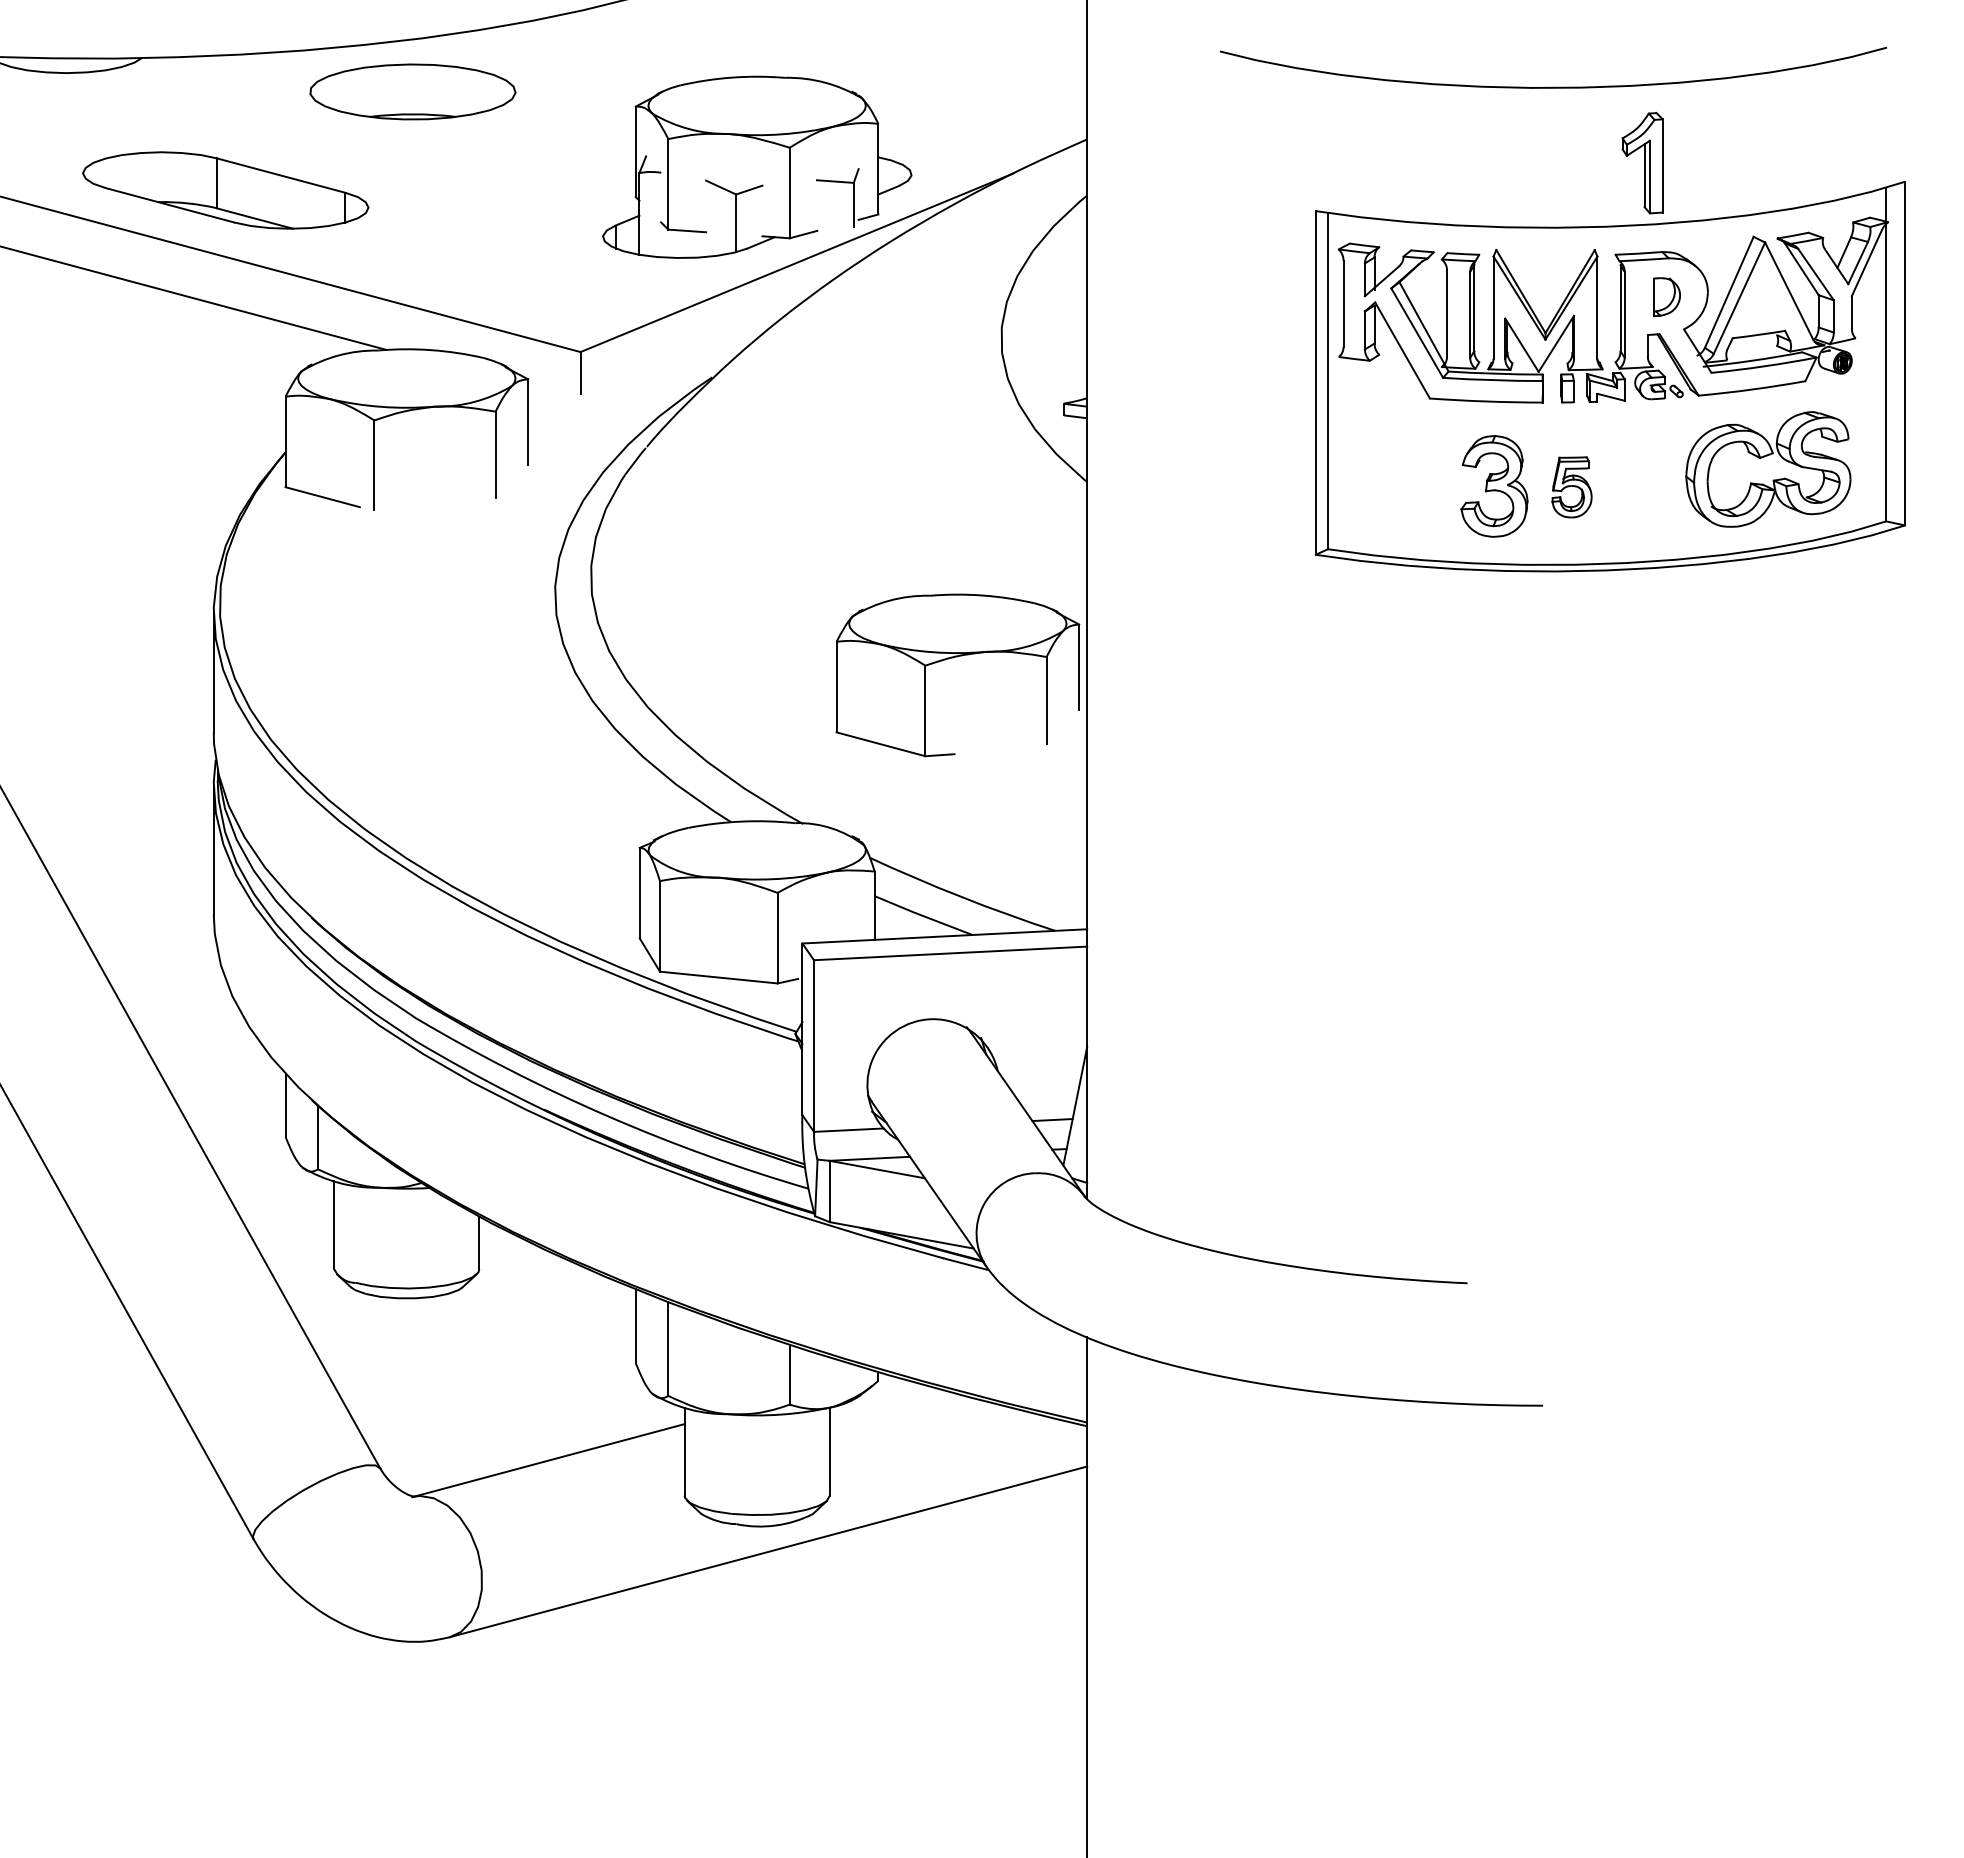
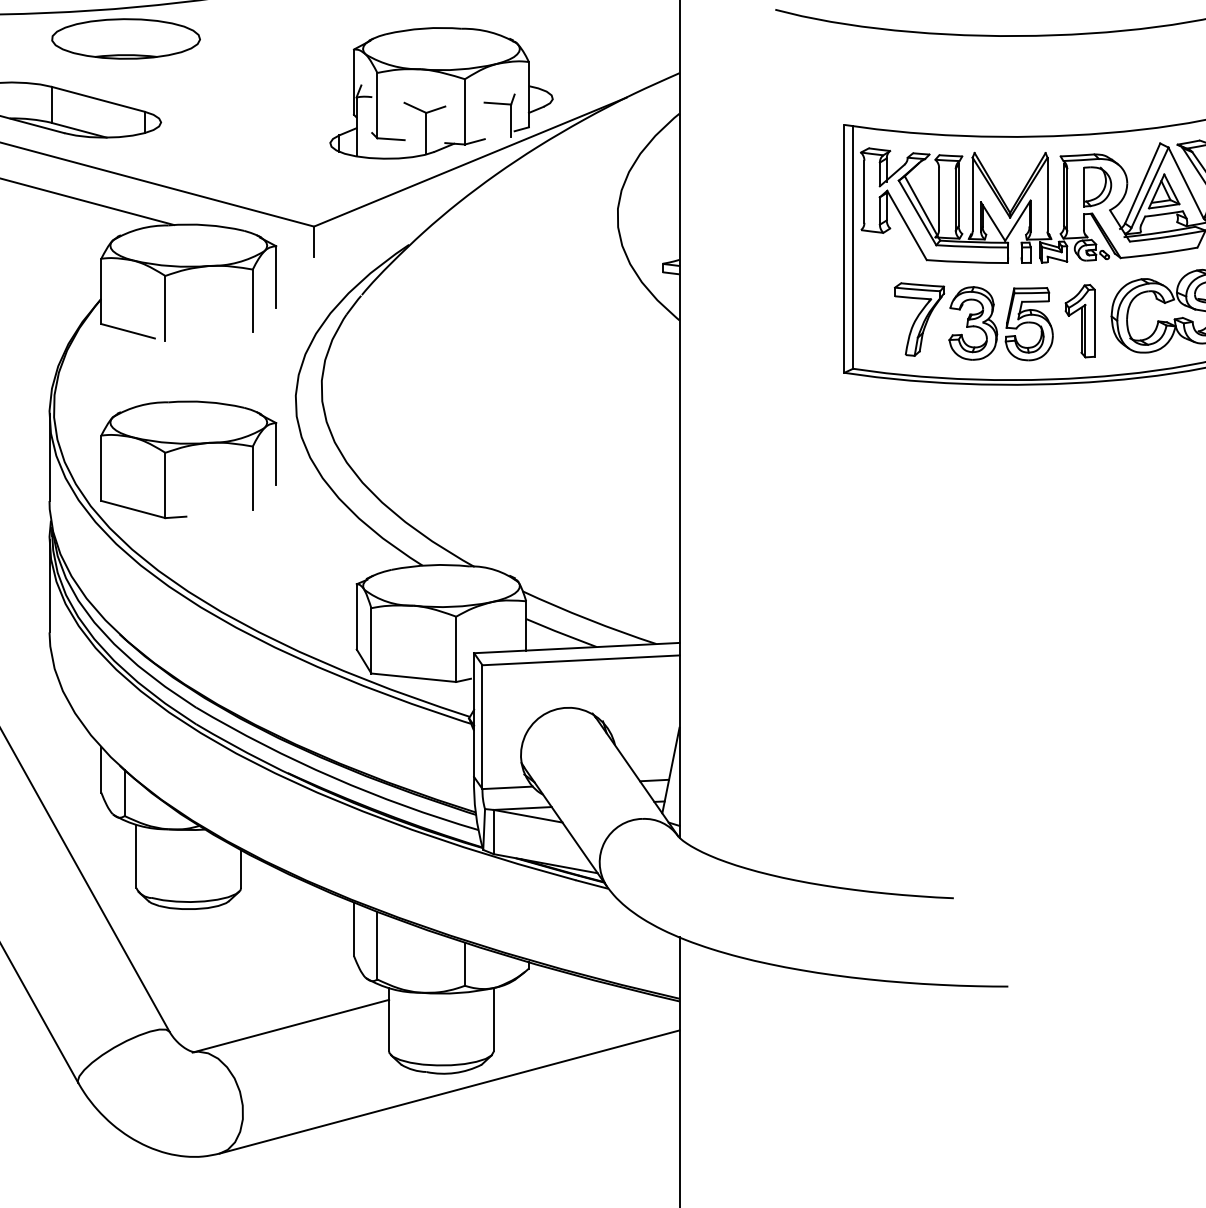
part: (412, 91) -> (125, 38), moved
part: (1642, 163) -> (1080, 321), moved
part: (1666, 297) -> (1097, 187), size x1.43
part: (1759, 302) -> (1164, 190), added
part: (1419, 480) -> (919, 319), added
part: (1571, 487) -> (1028, 324), size x1.67
part: (953, 658) -> (185, 447), moved

